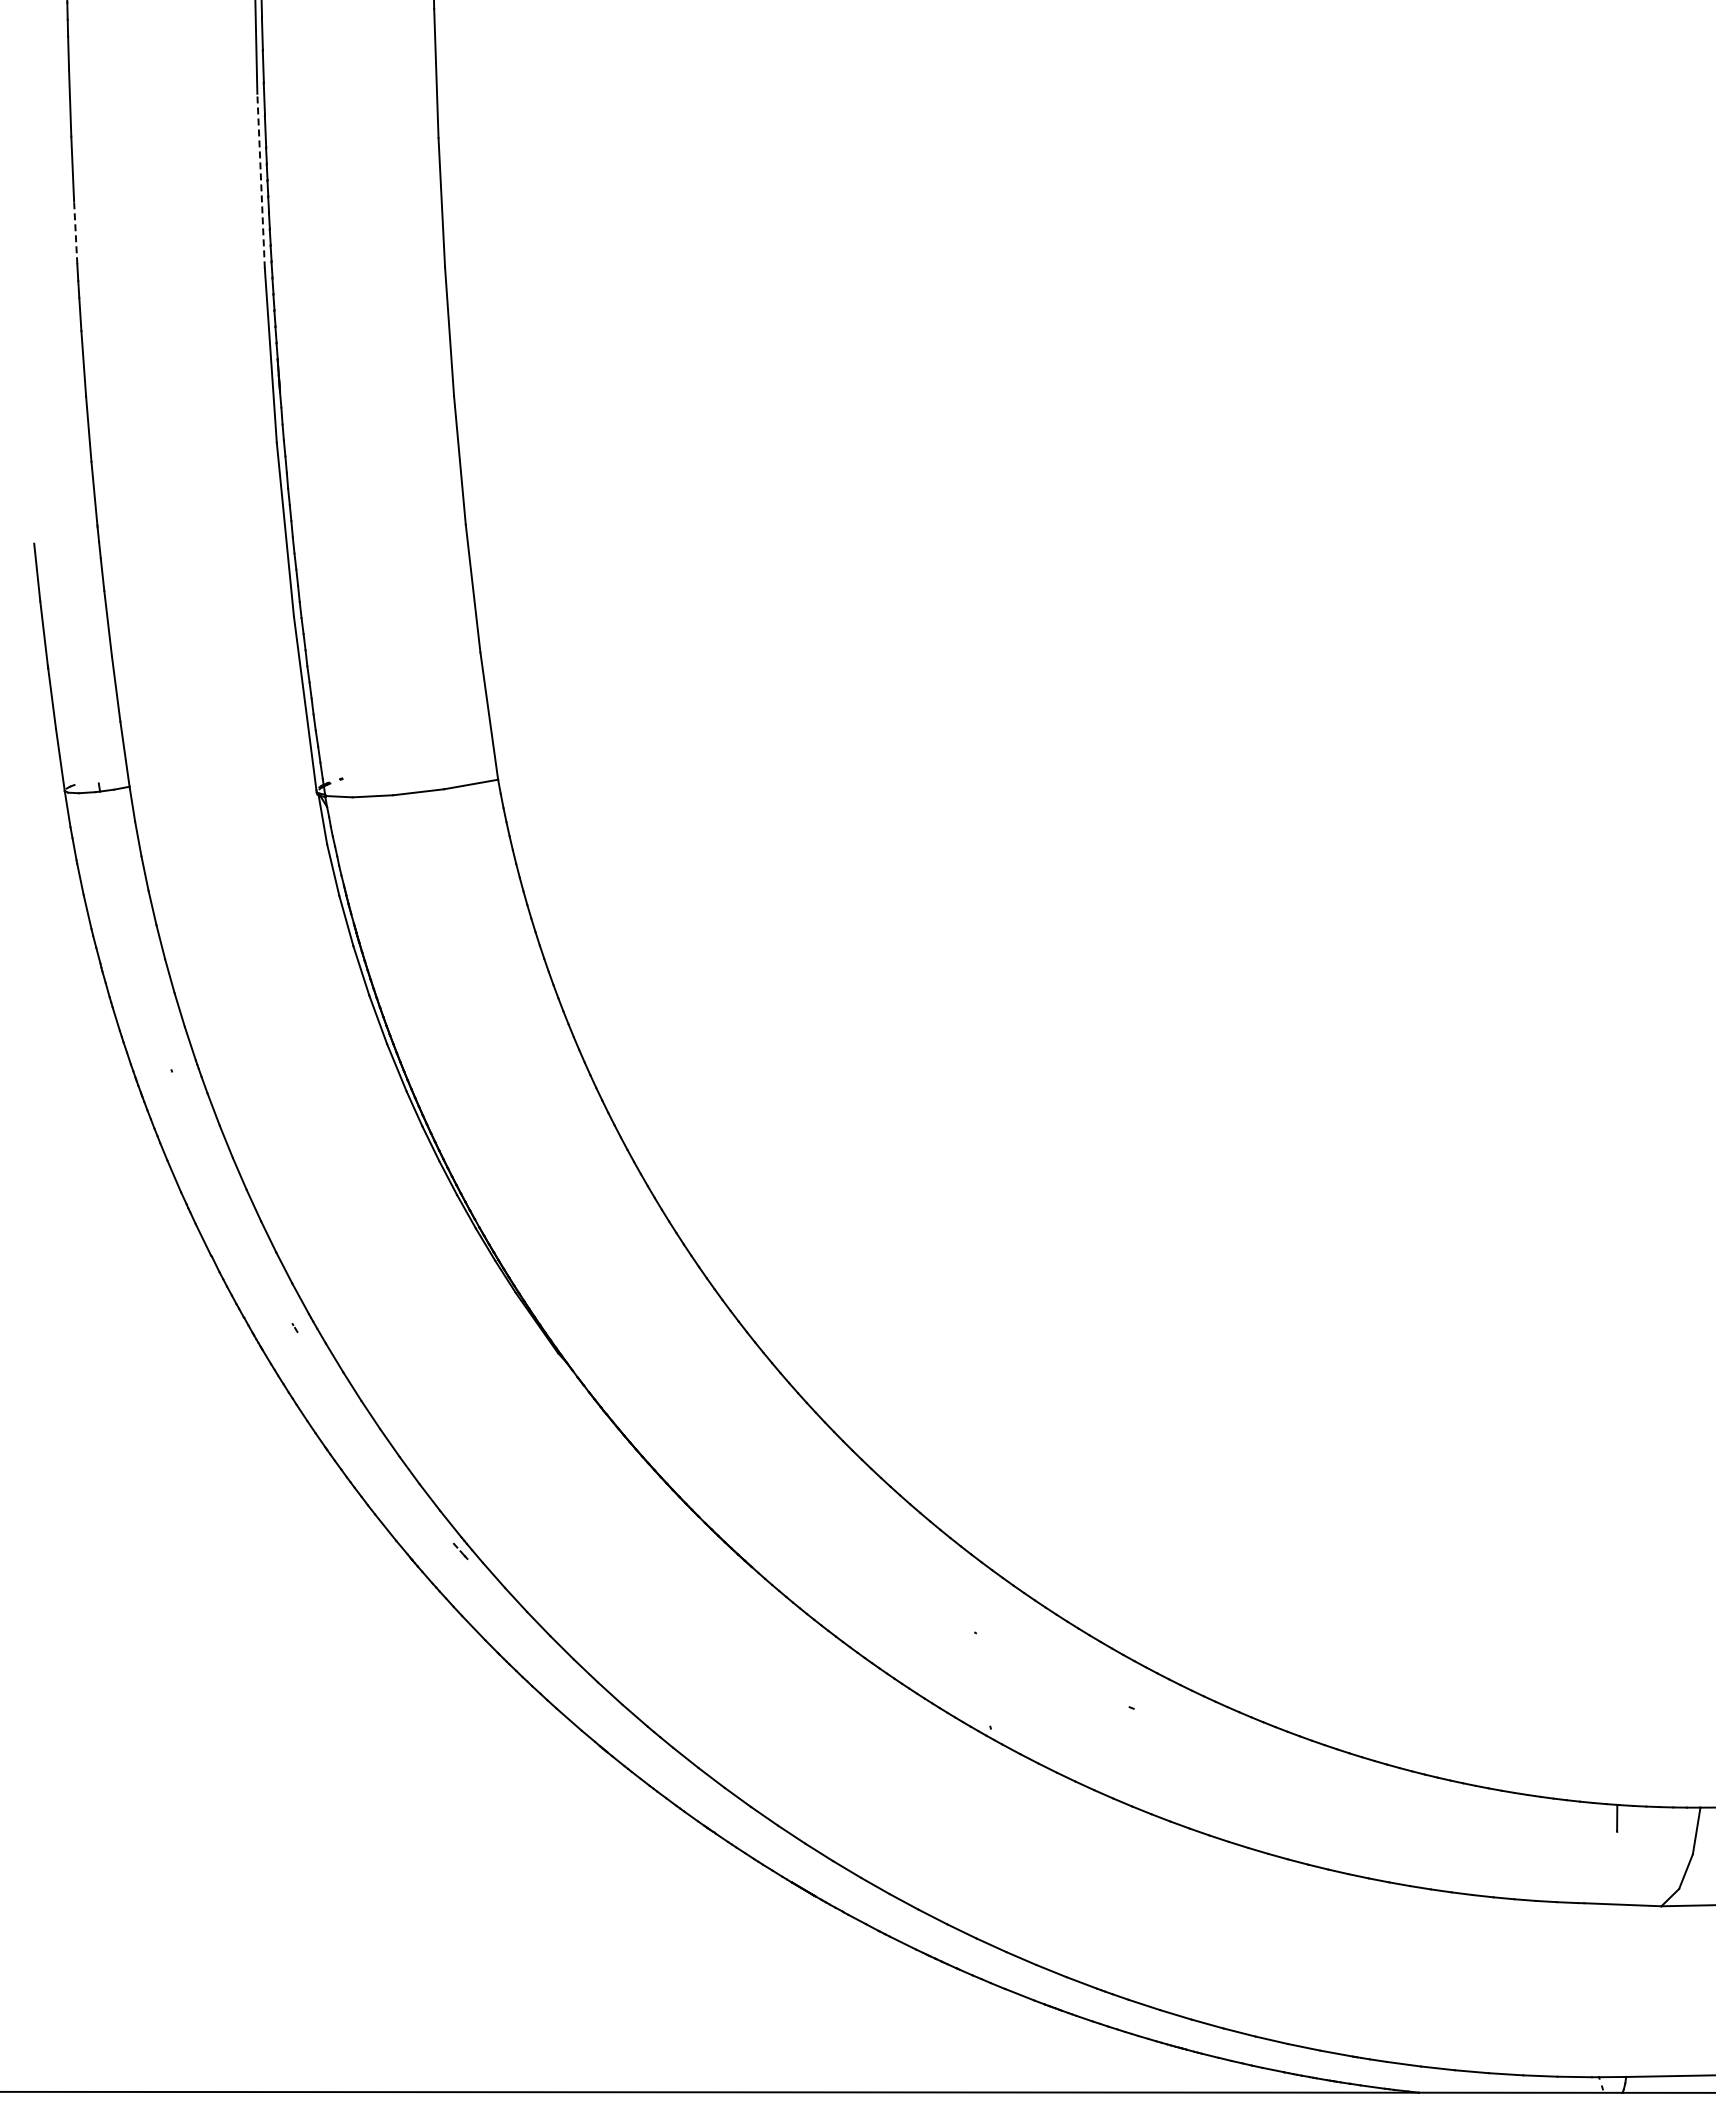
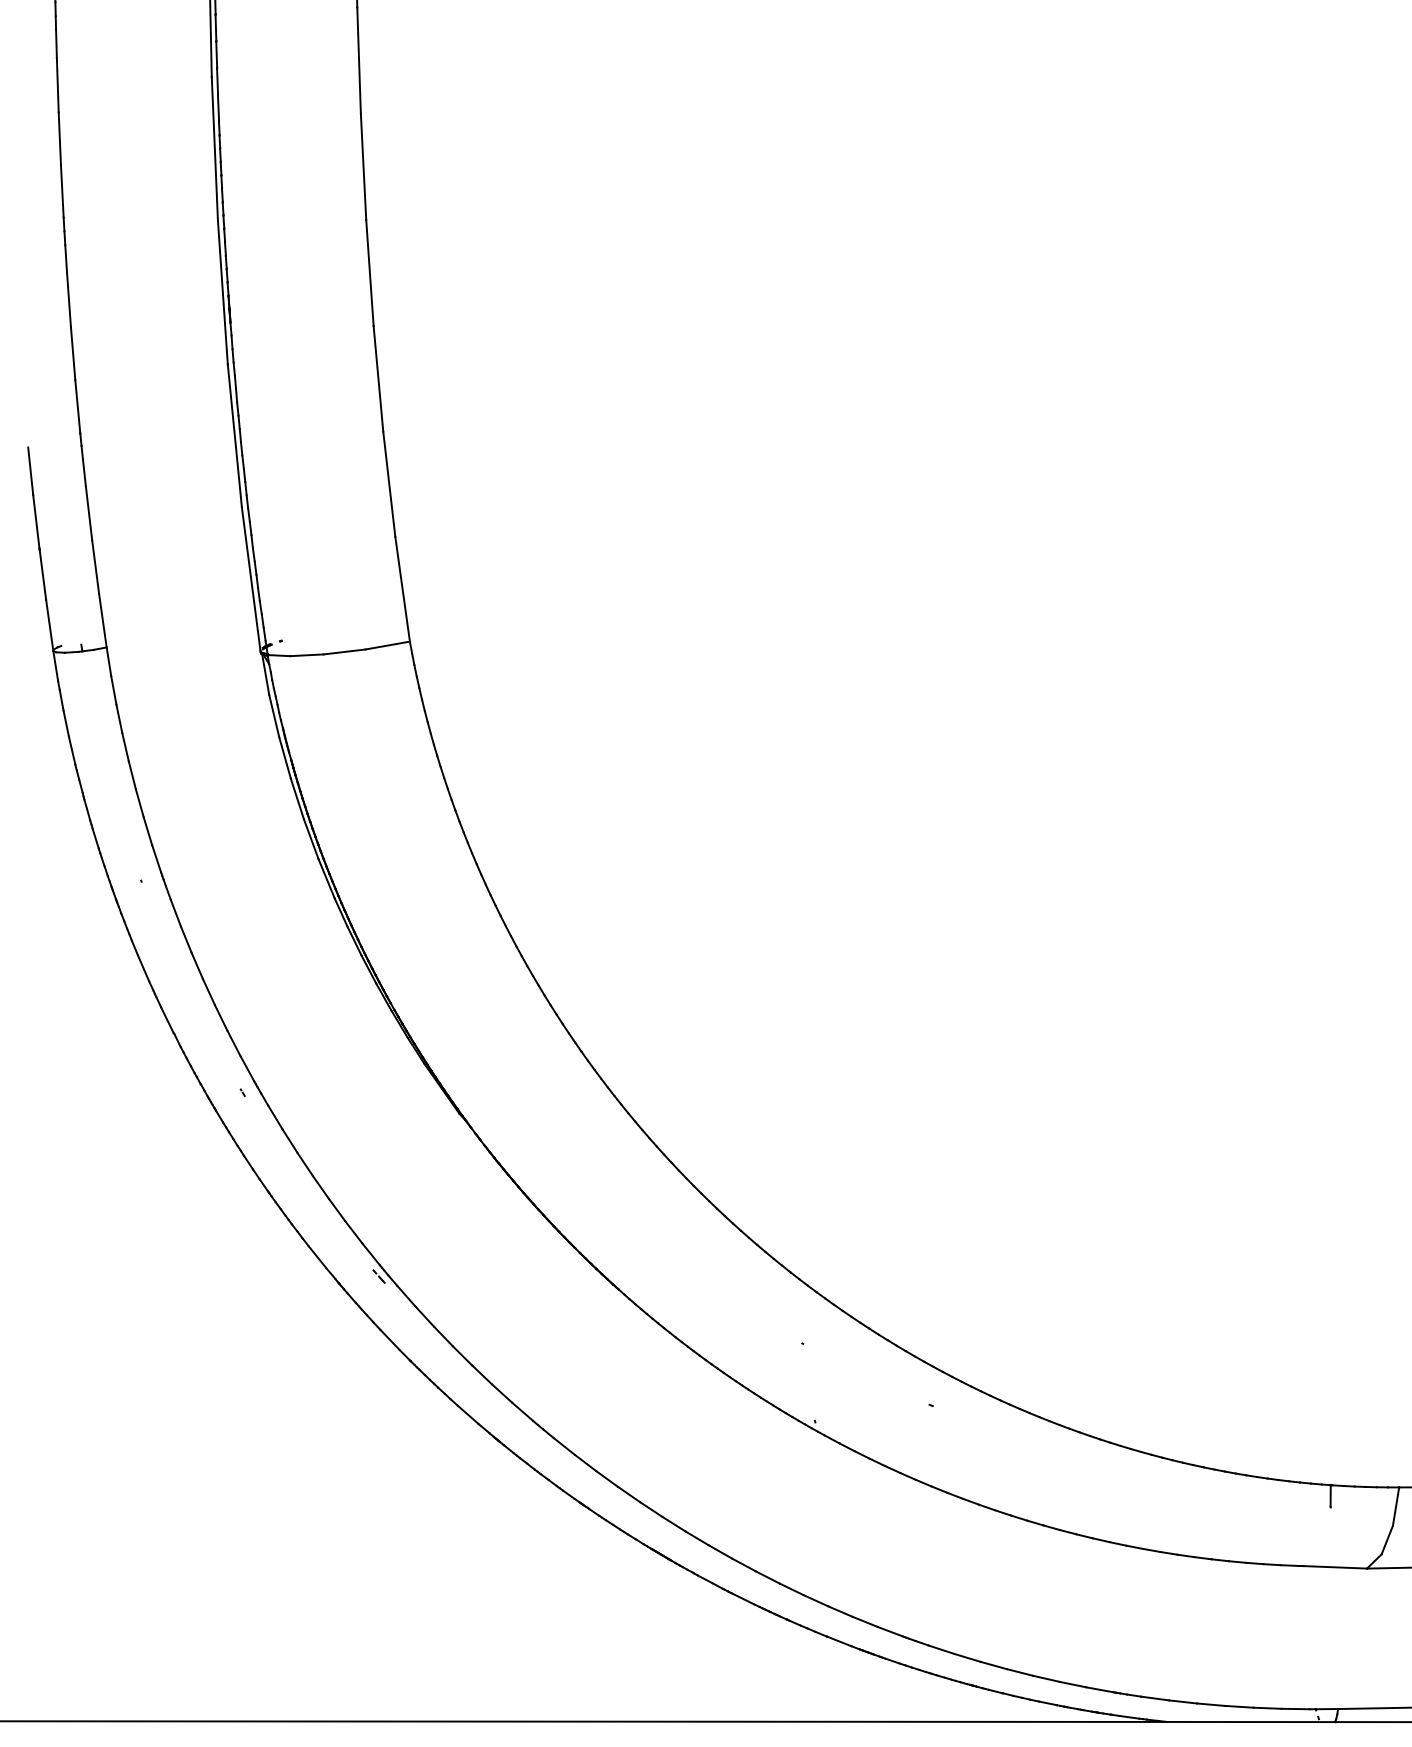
line: (261, 180) -> (215, 148), dashed -> solid
line: (75, 232) -> (62, 191), dashed -> solid

